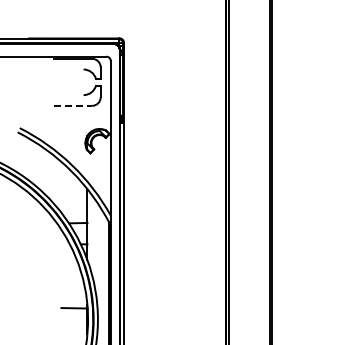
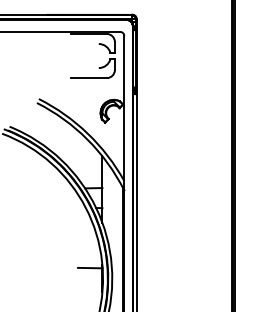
line: (73, 105) -> (89, 77), dashed -> solid

